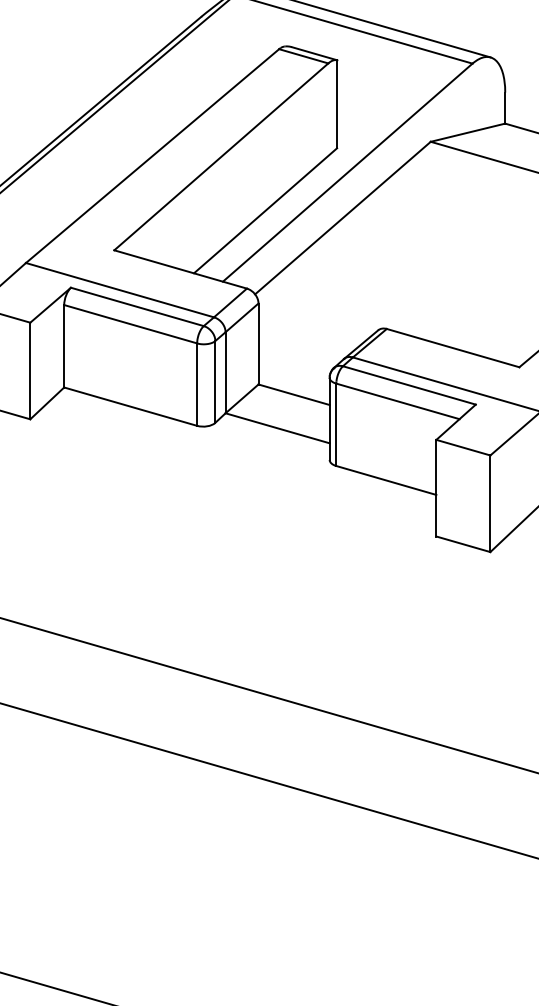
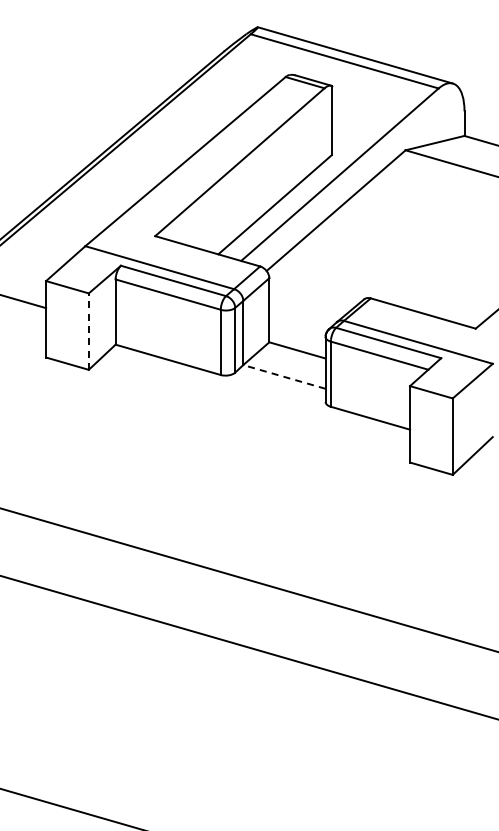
line: (29, 370) -> (88, 331), solid -> dashed
line: (277, 427) -> (284, 376), solid -> dashed

